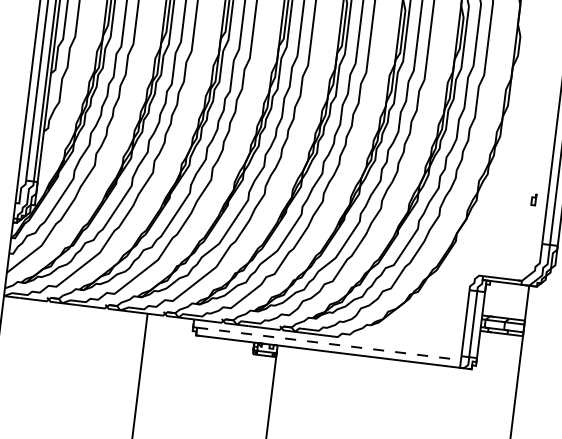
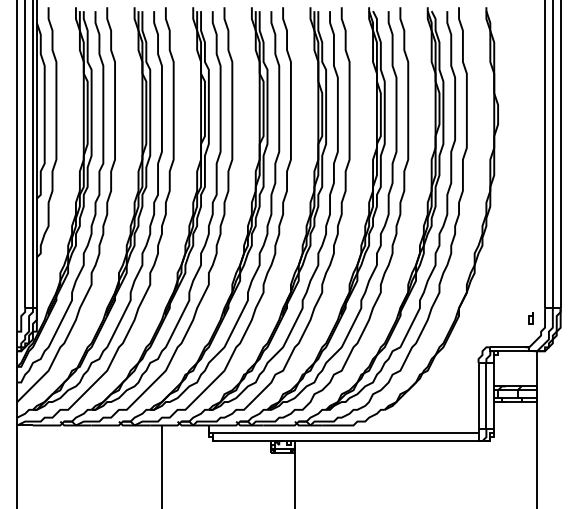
part: (533, 199) -> (530, 318), moved
line: (328, 344) -> (345, 433), dashed -> solid

